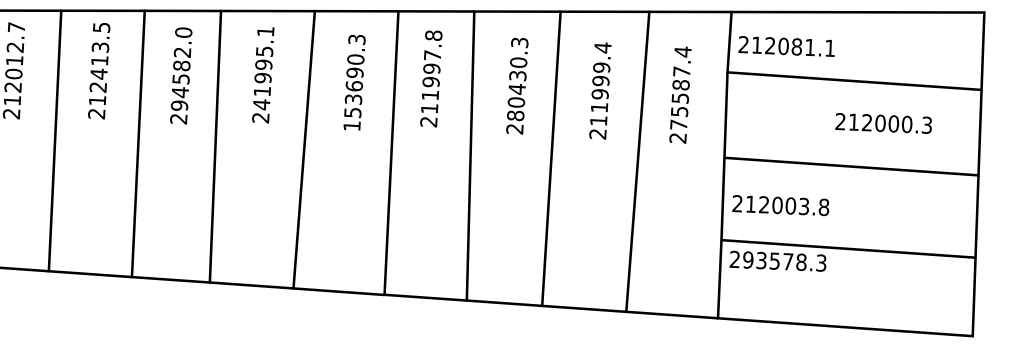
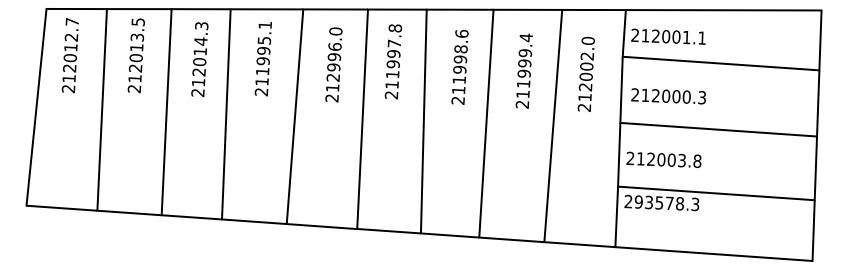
text: (796, 46) -> (676, 36), 212081.1 -> 212001.1
text: (180, 69) -> (199, 54), 294582.0 -> 212014.3
text: (98, 74) -> (135, 58), 212413.5 -> 212013.5
text: (517, 78) -> (460, 61), 280430.3 -> 211998.6
text: (353, 82) -> (333, 64), 153690.3 -> 212996.0
text: (680, 87) -> (586, 68), 275587.4 -> 212002.0
text: (260, 104) -> (261, 81), 241995.1 -> 211995.1
text: (883, 123) -> (668, 96), moved

